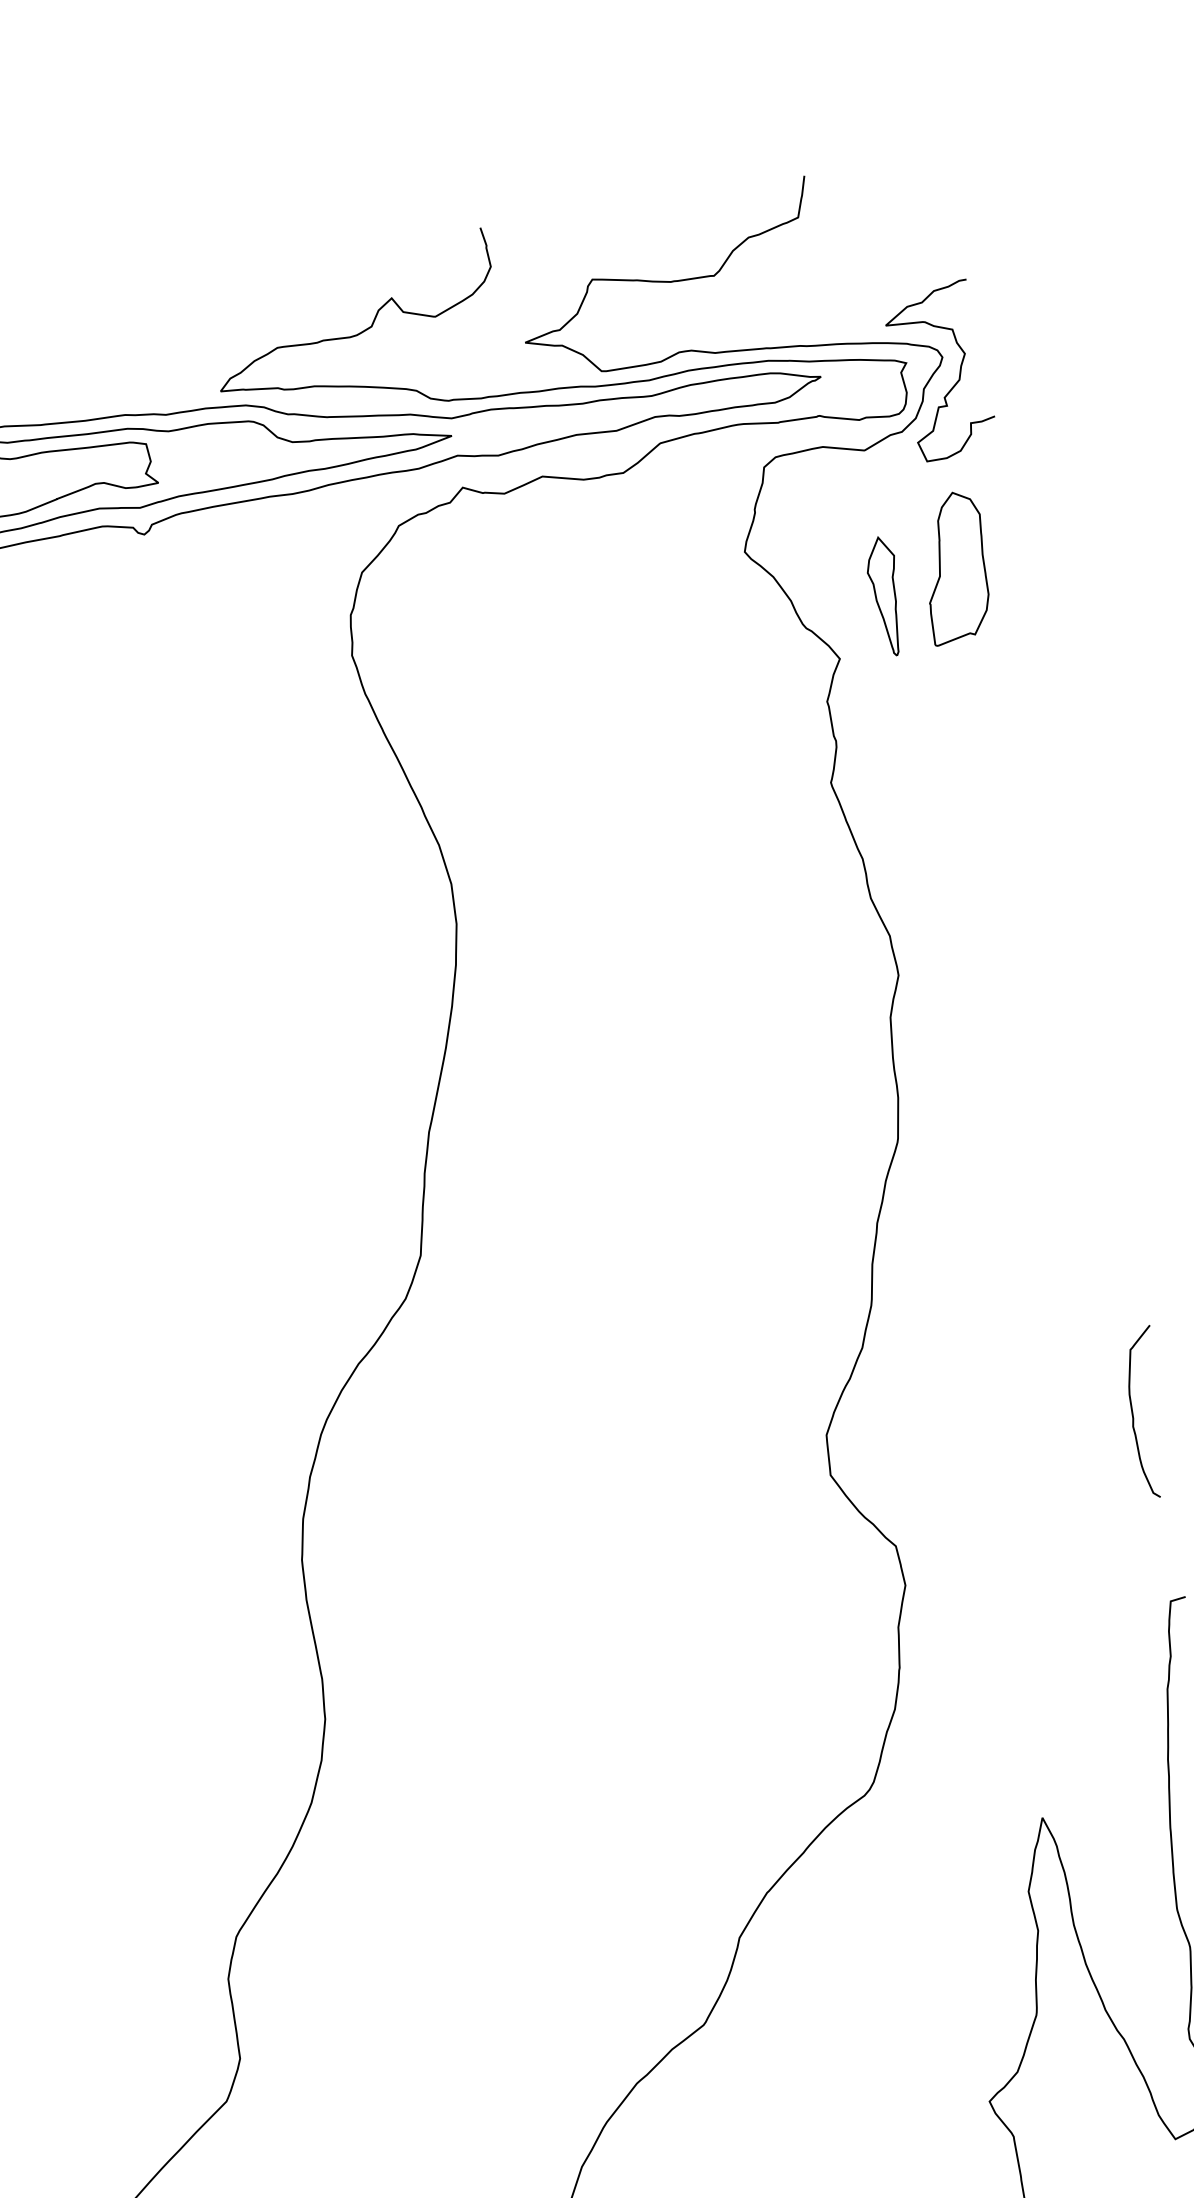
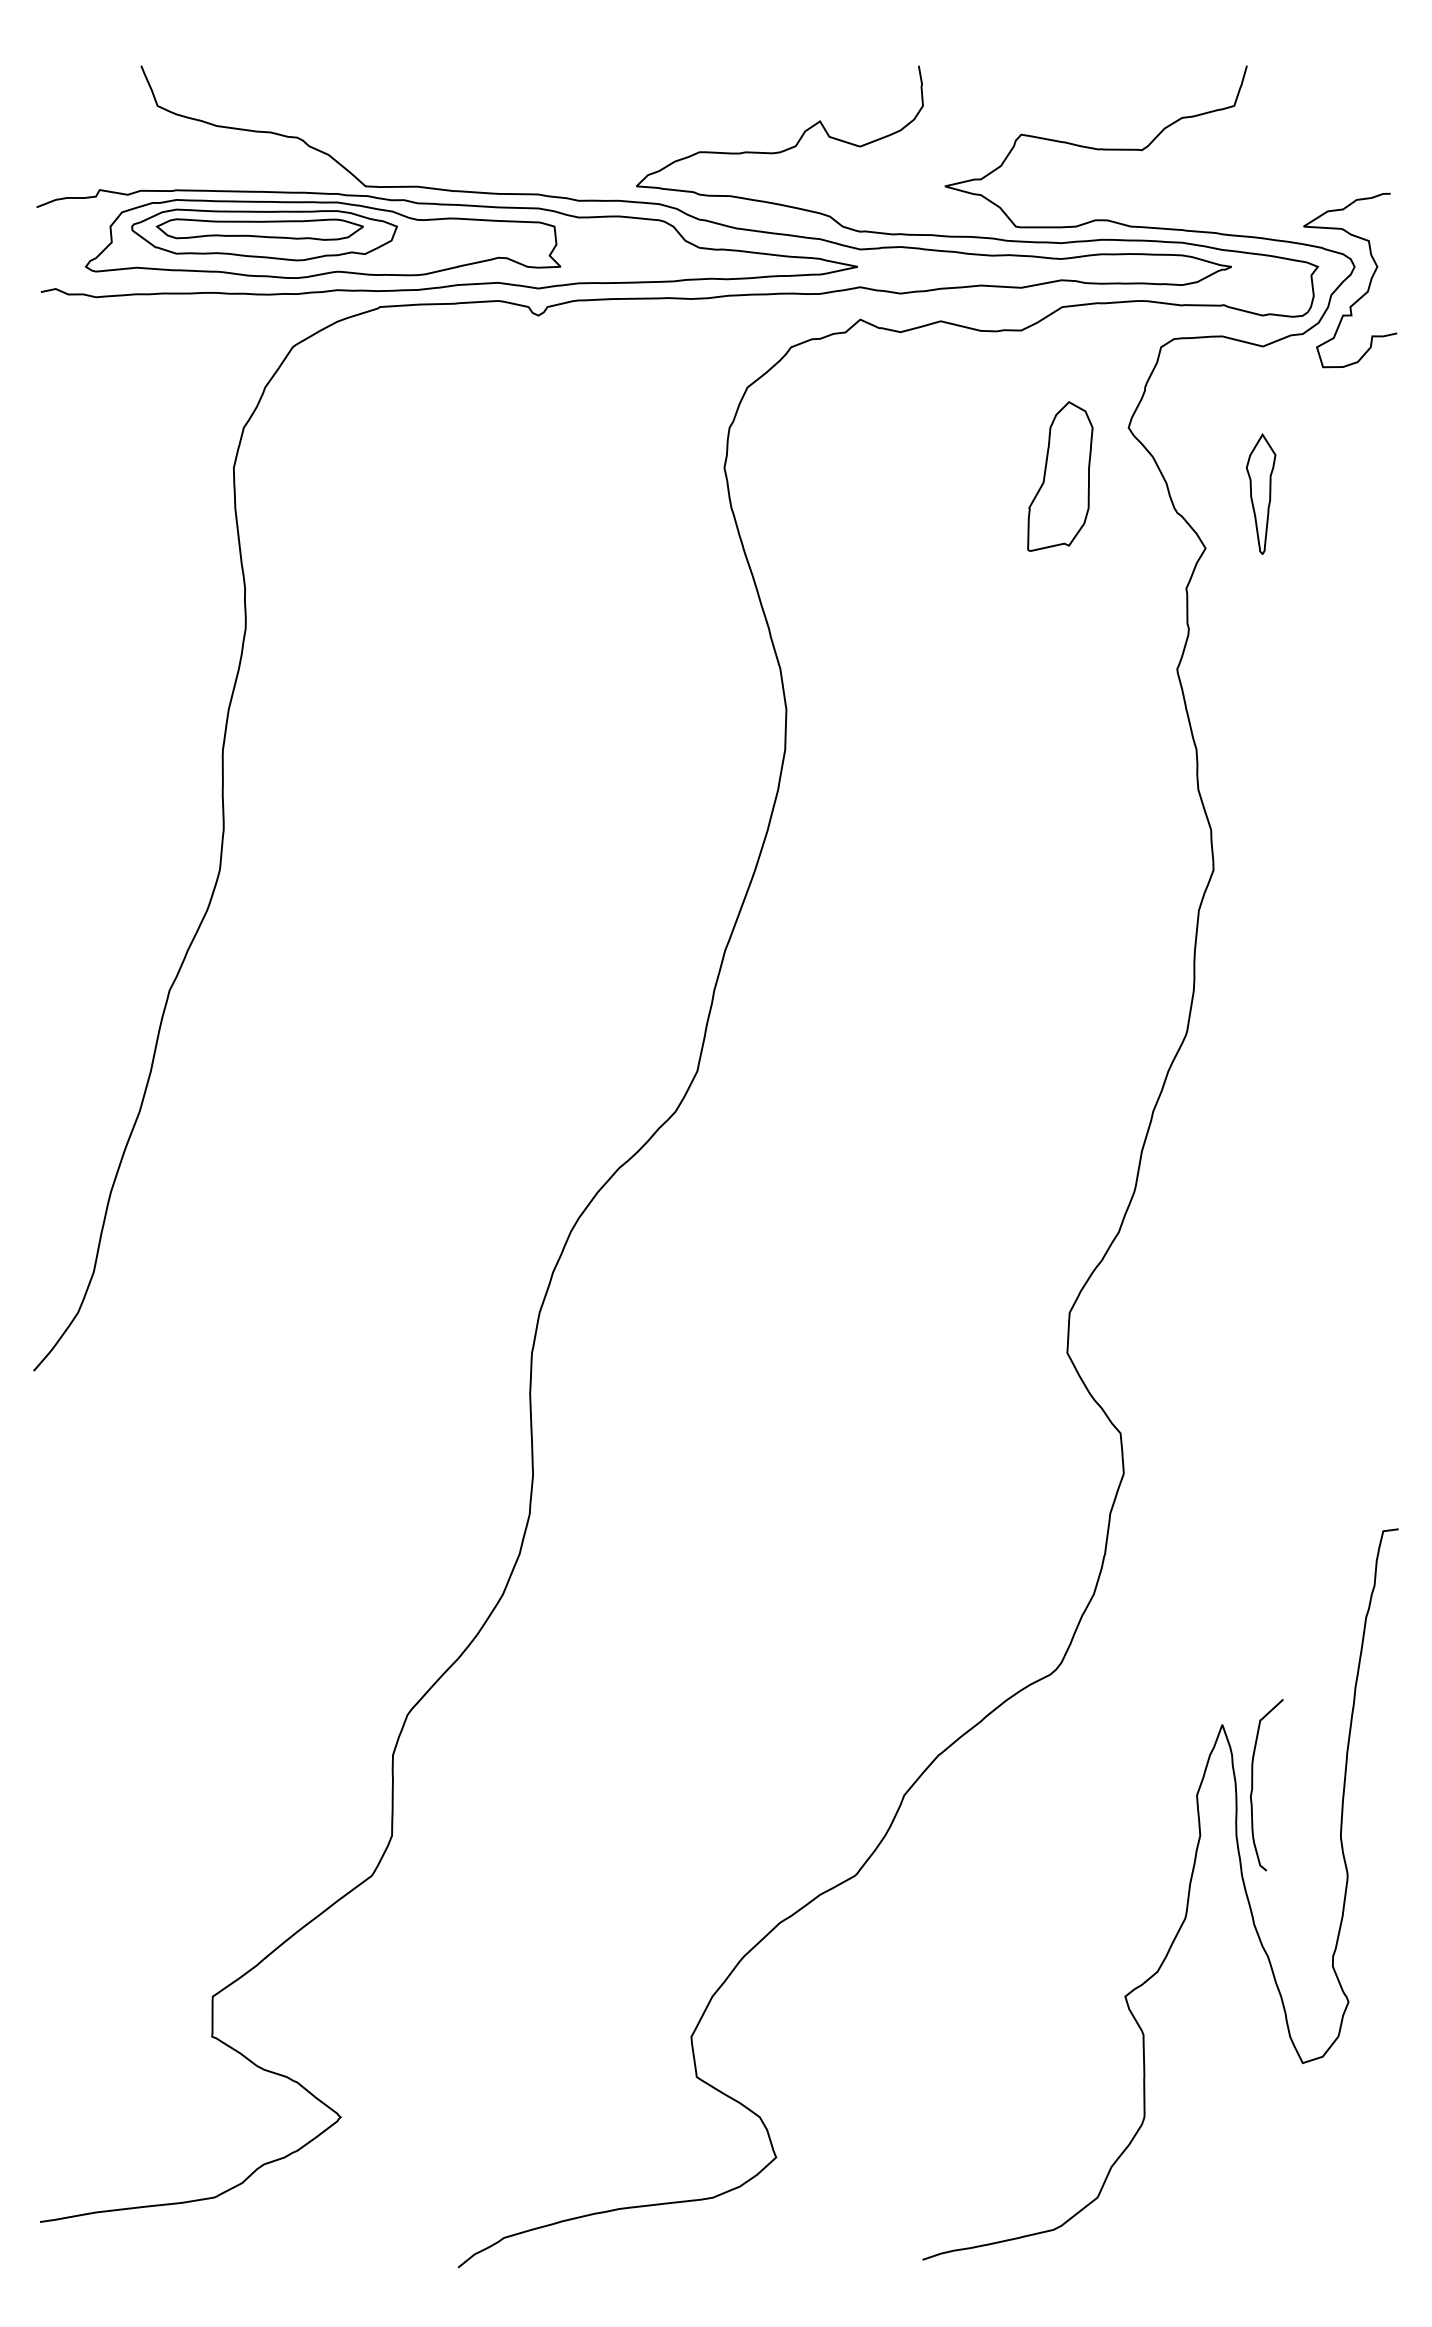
part: (955, 567) -> (1060, 476), moved
curve: (1134, 1415) -> (1253, 1785), moved

